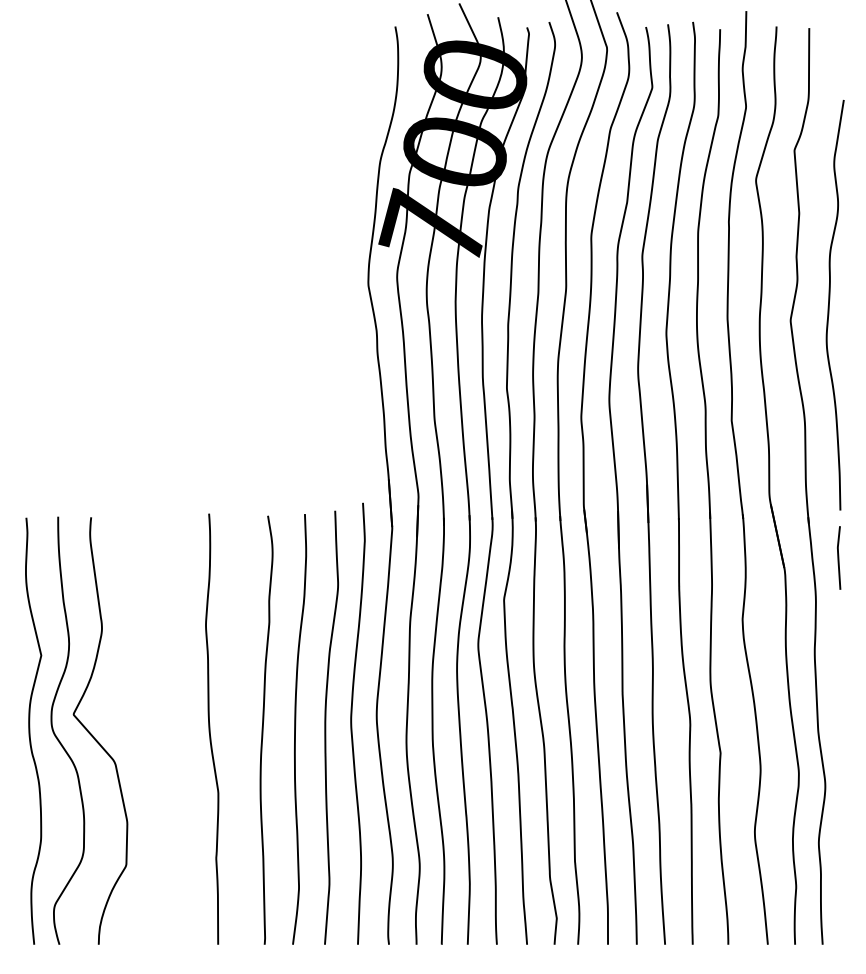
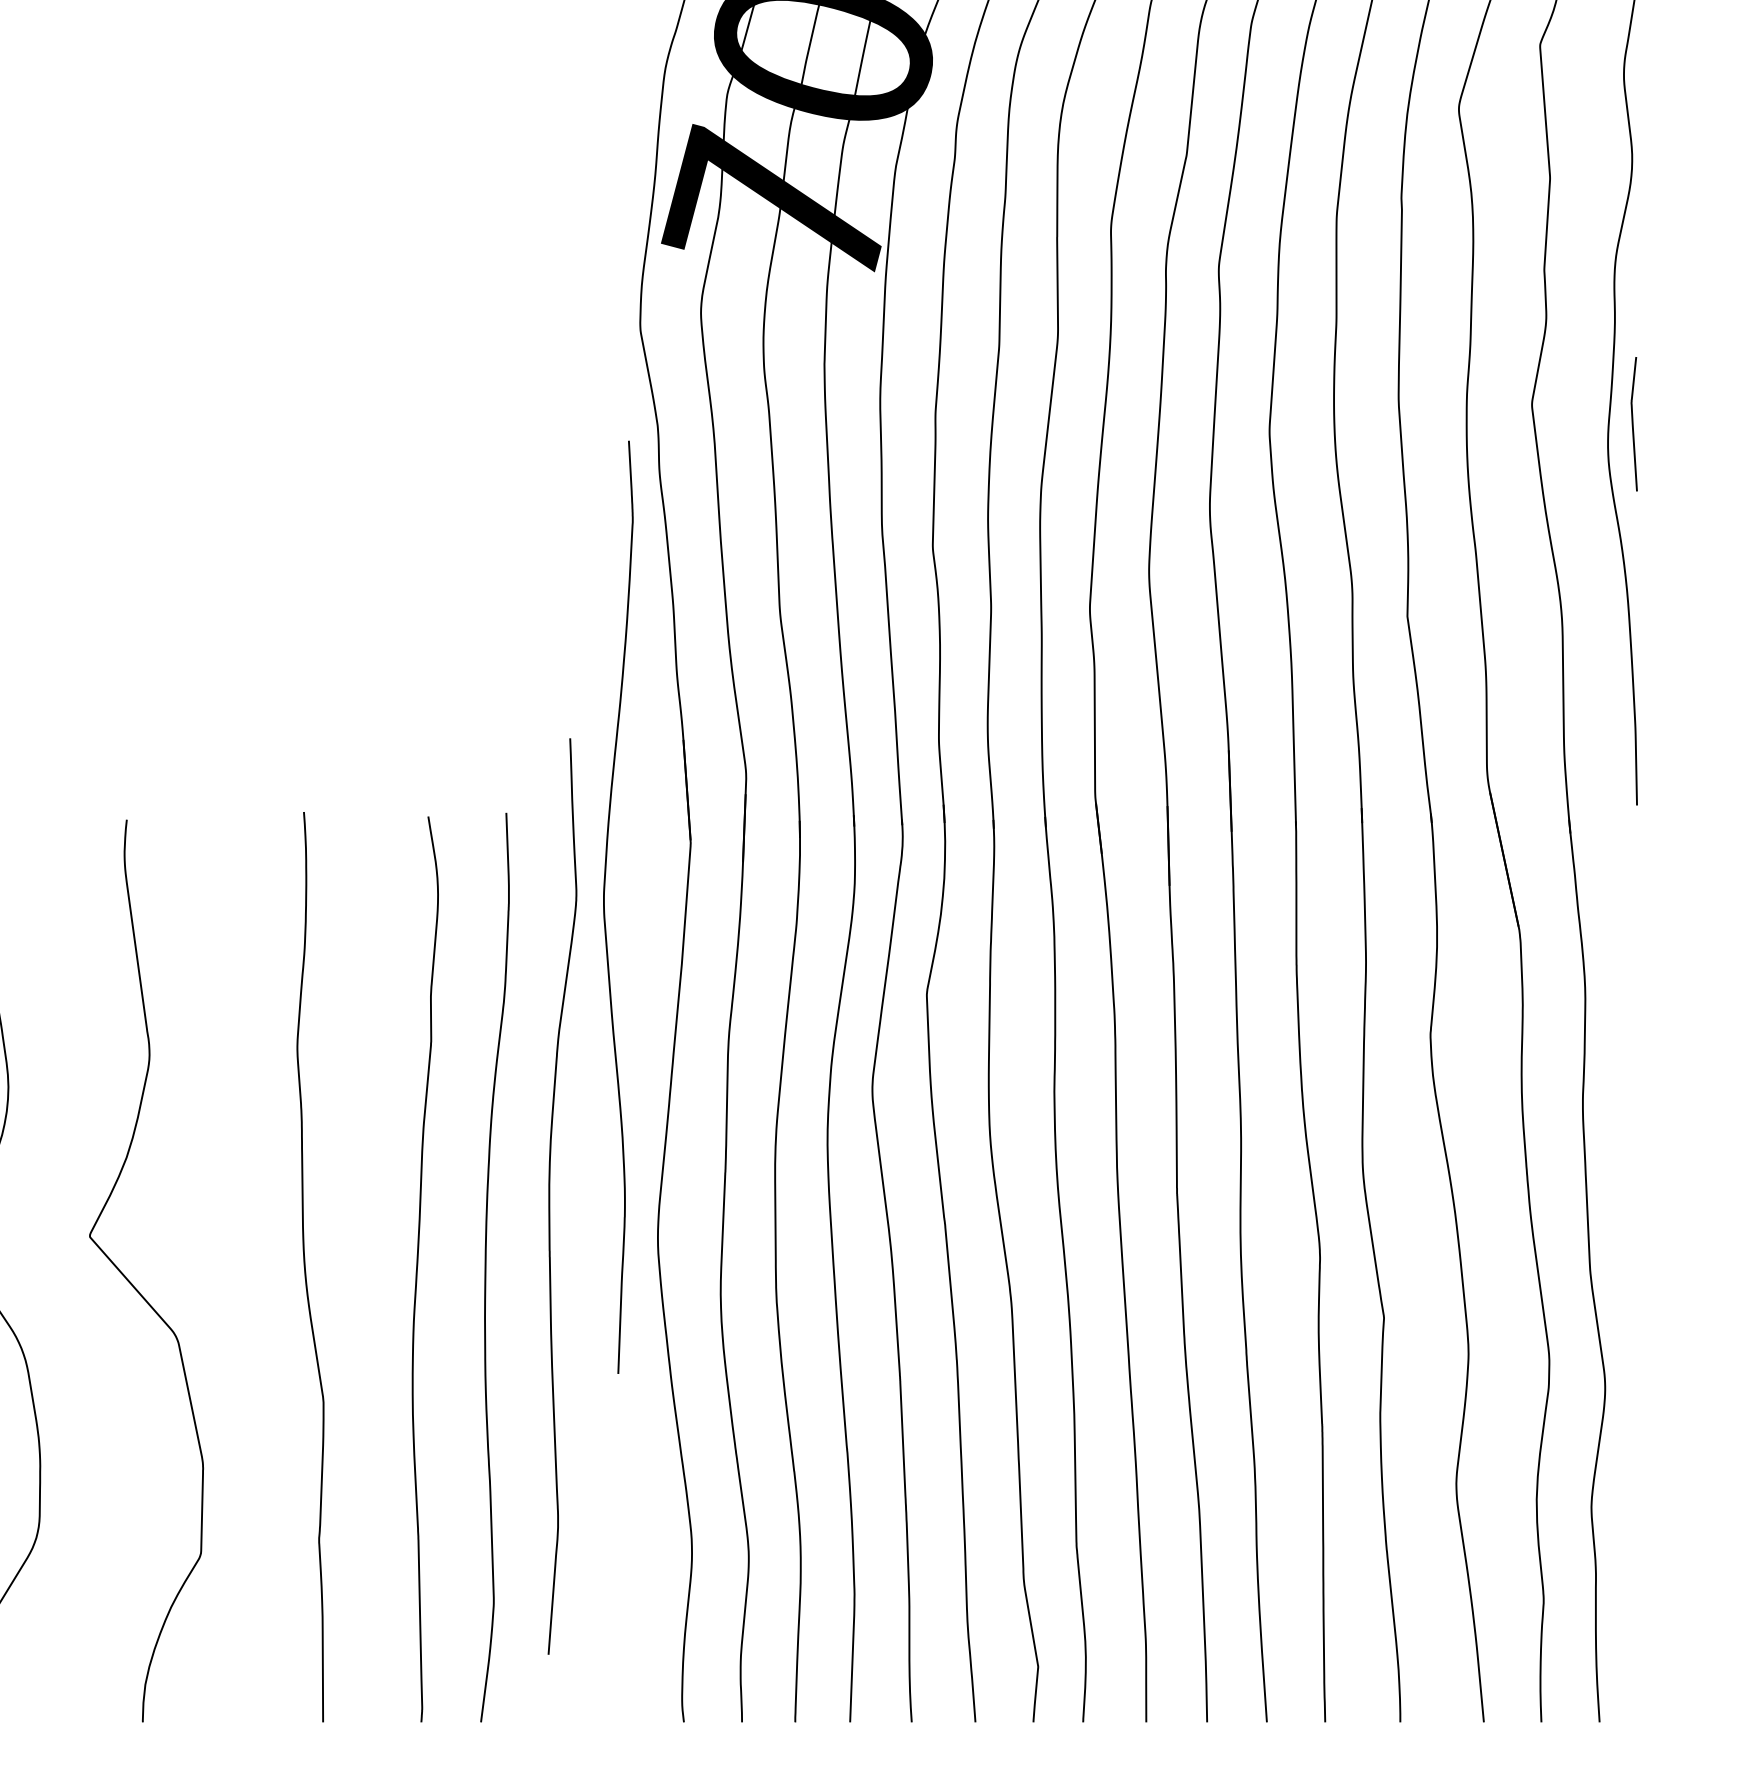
curve: (839, 557) -> (1635, 423), moved
curve: (352, 723) -> (606, 906), moved
curve: (326, 727) -> (551, 1196), moved
curve: (93, 735) -> (131, 1280), moved

